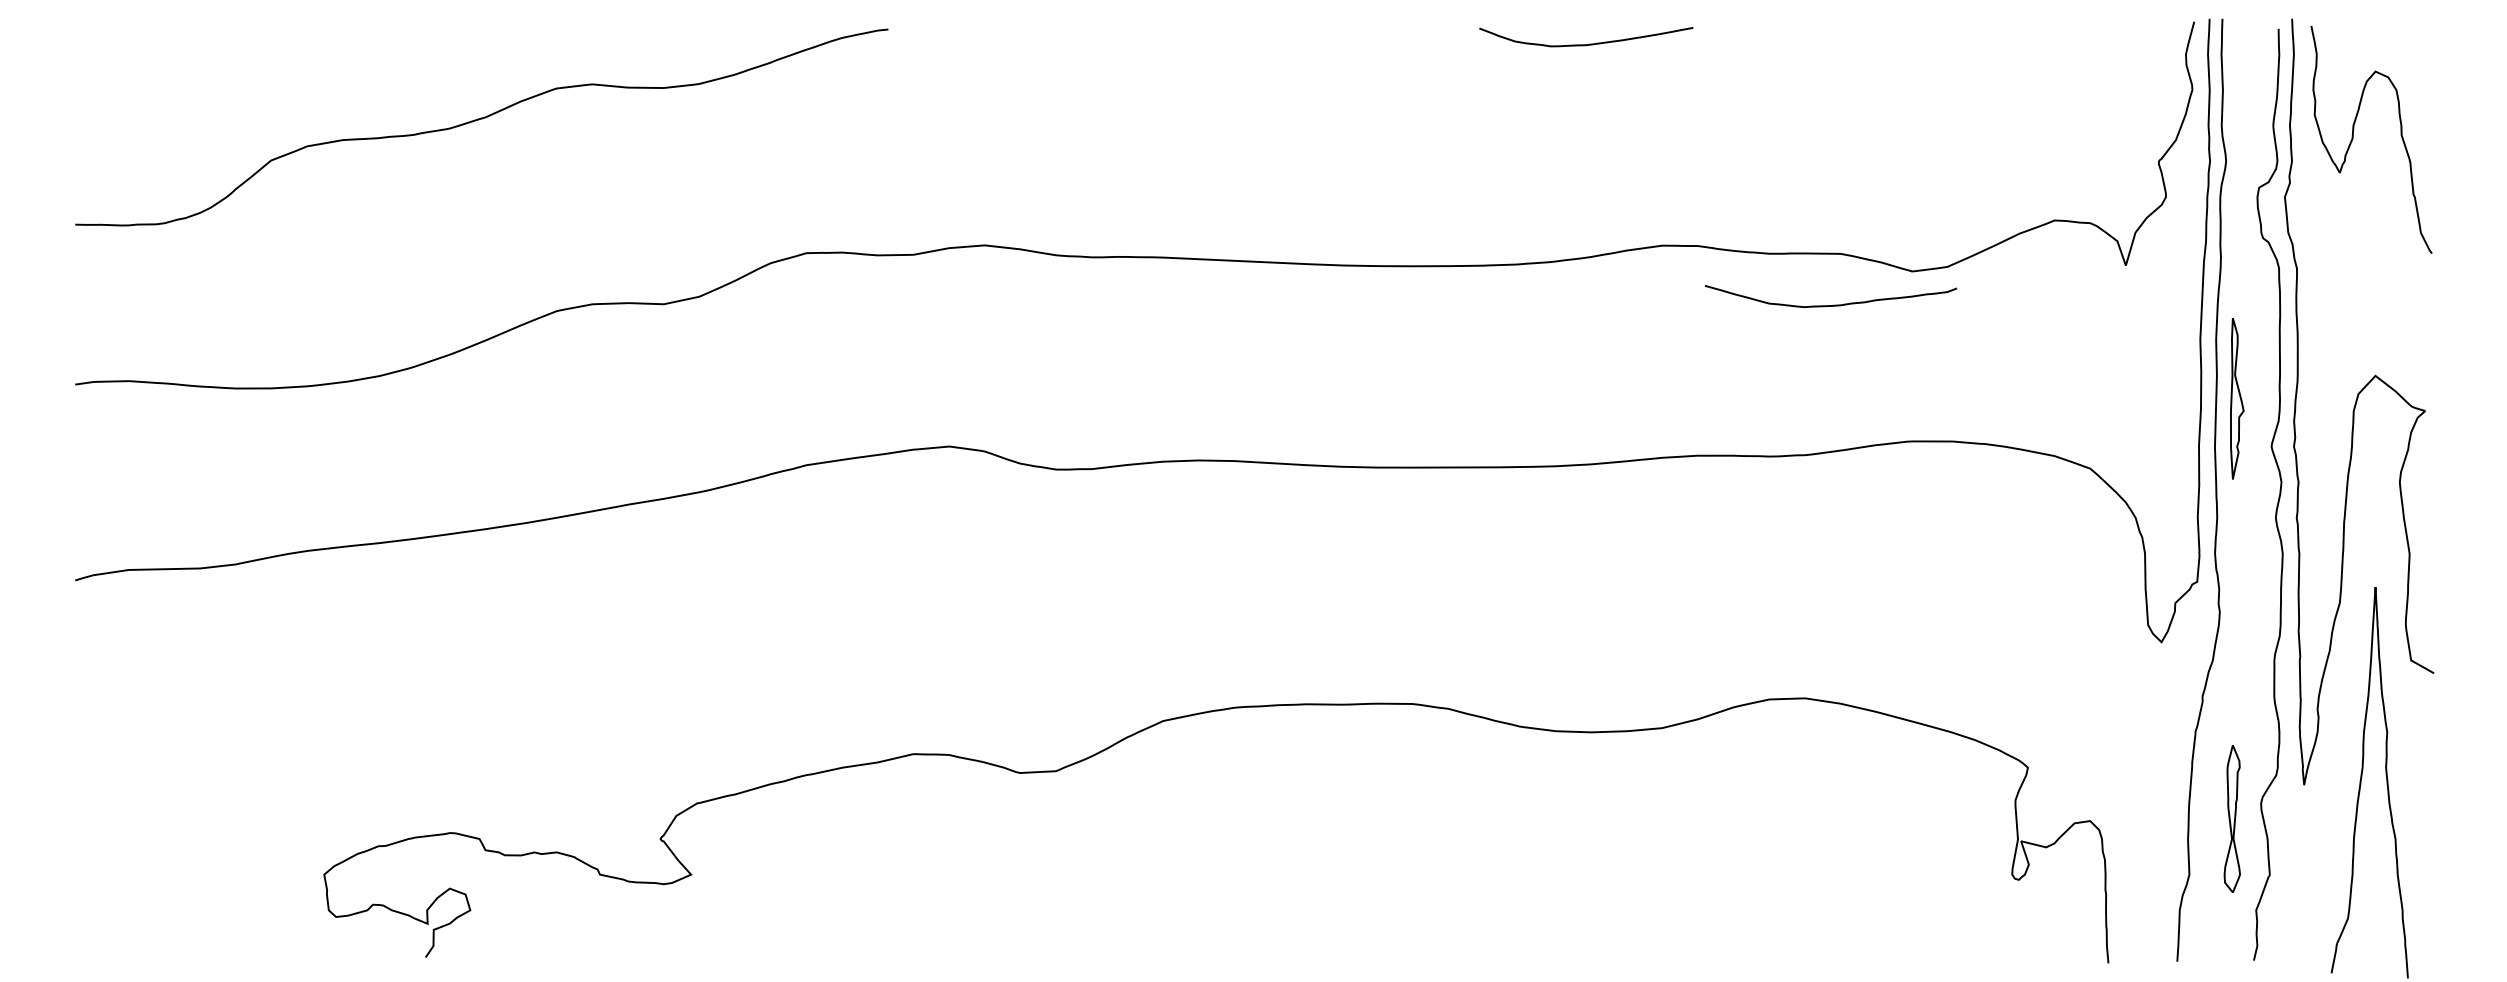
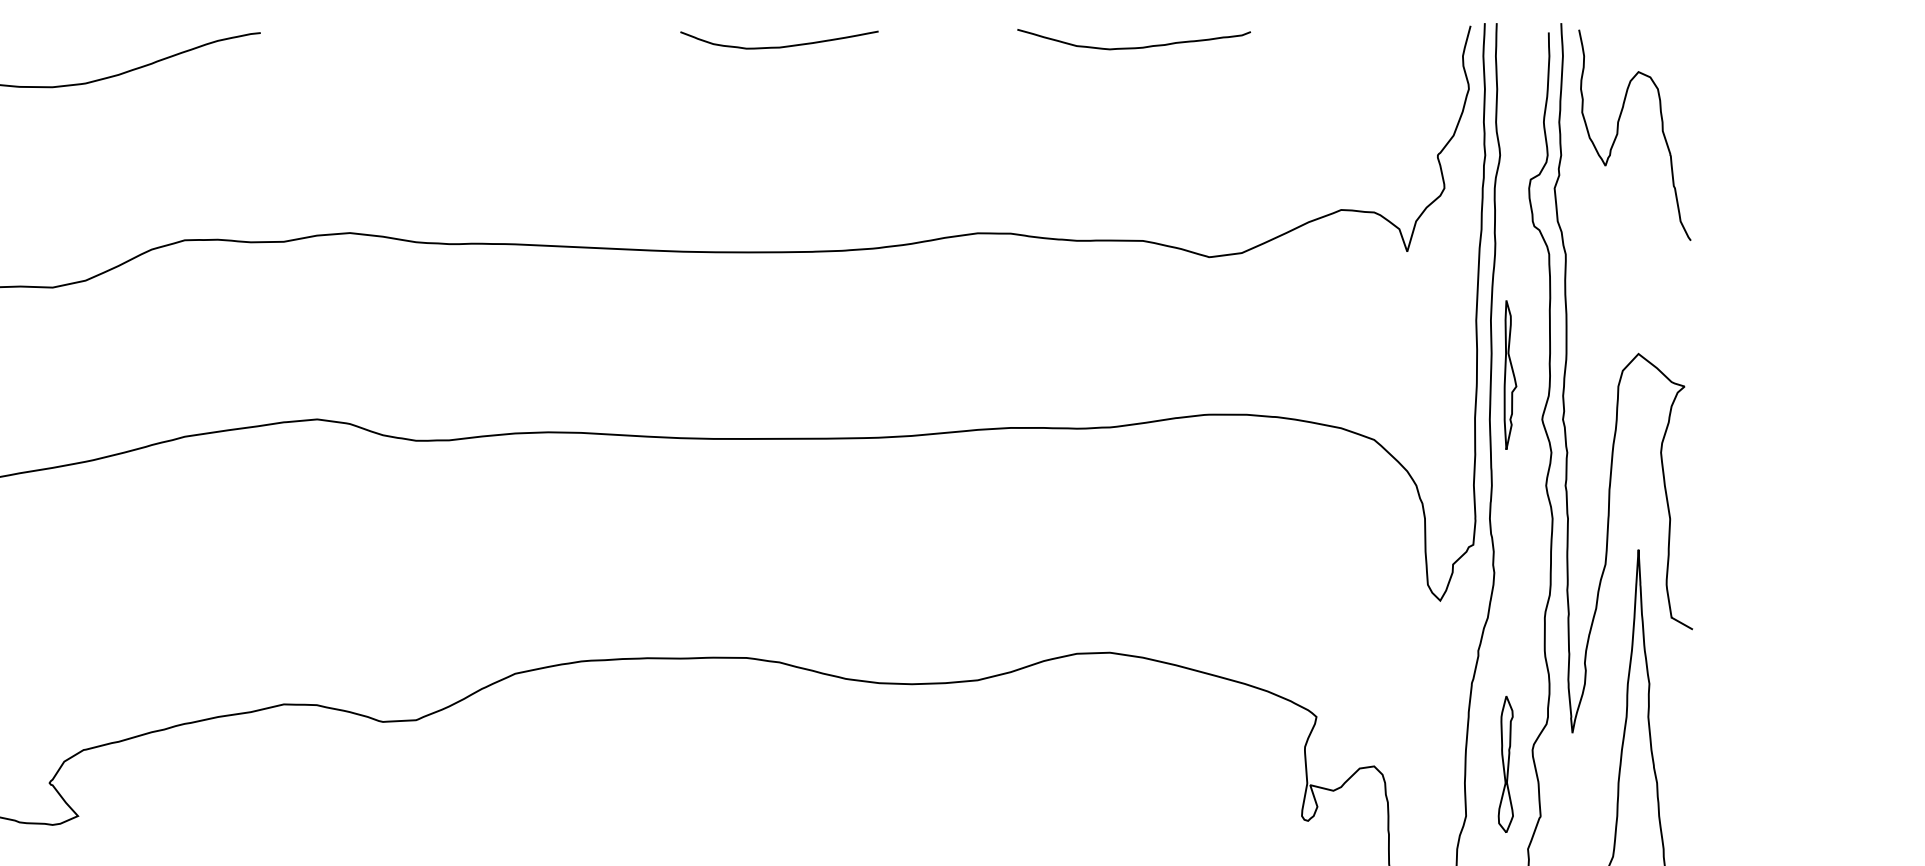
curve: (1589, 43) -> (782, 46), moved
curve: (1833, 304) -> (1136, 46), moved

